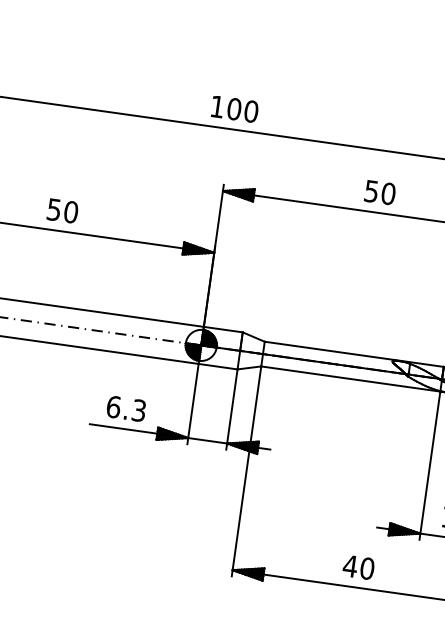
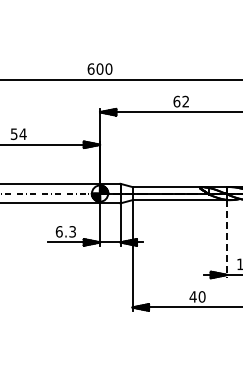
text: (216, 105) -> (90, 68), 100 -> 600
text: (380, 192) -> (181, 101), 50 -> 62
text: (70, 210) -> (22, 133), 50 -> 54
line: (428, 466) -> (226, 239), solid -> dashed

